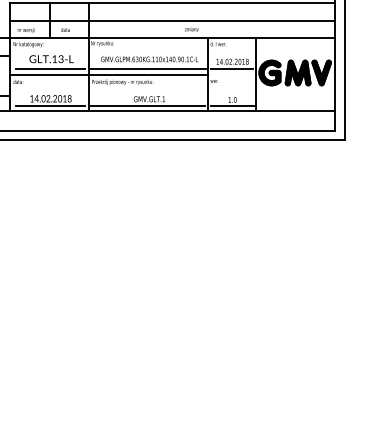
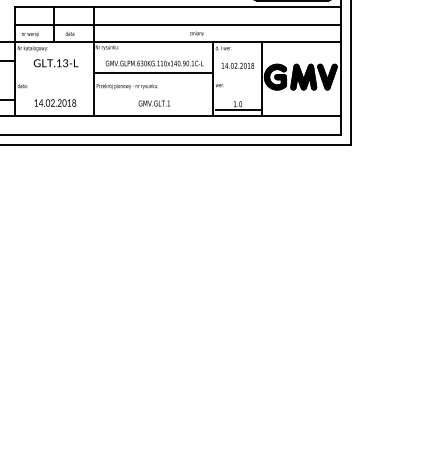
line: (50, 69) -> (54, 73), removed
line: (232, 69) -> (237, 73), removed
line: (108, 74) -> (113, 78), removed
line: (50, 105) -> (54, 109), removed
line: (147, 105) -> (152, 109), removed

